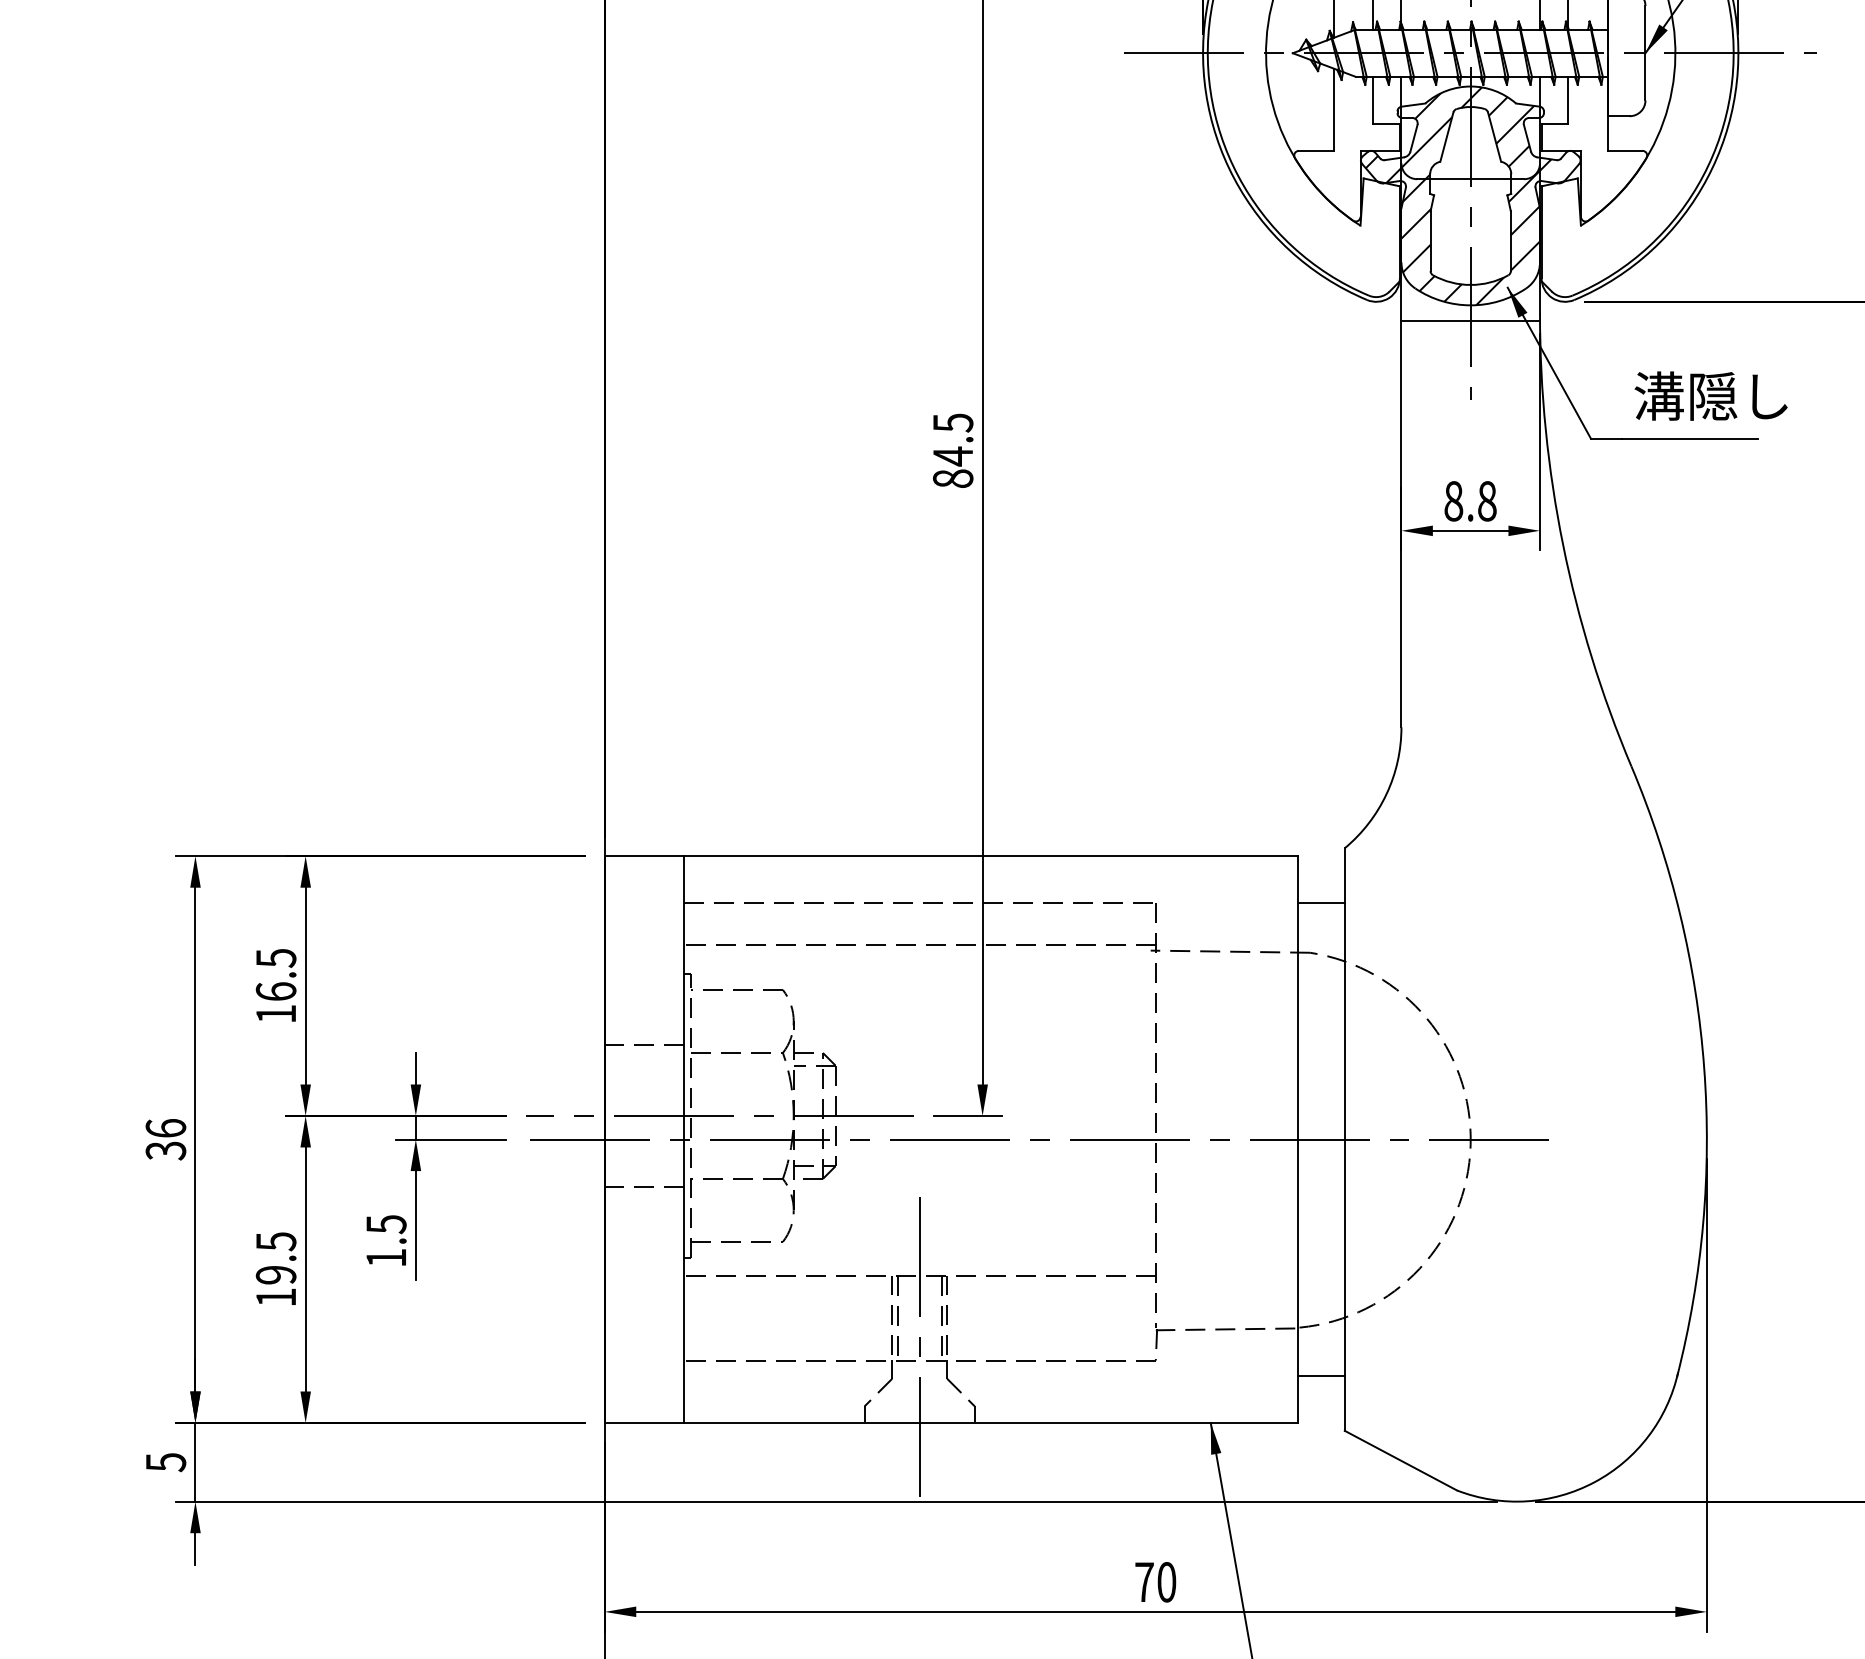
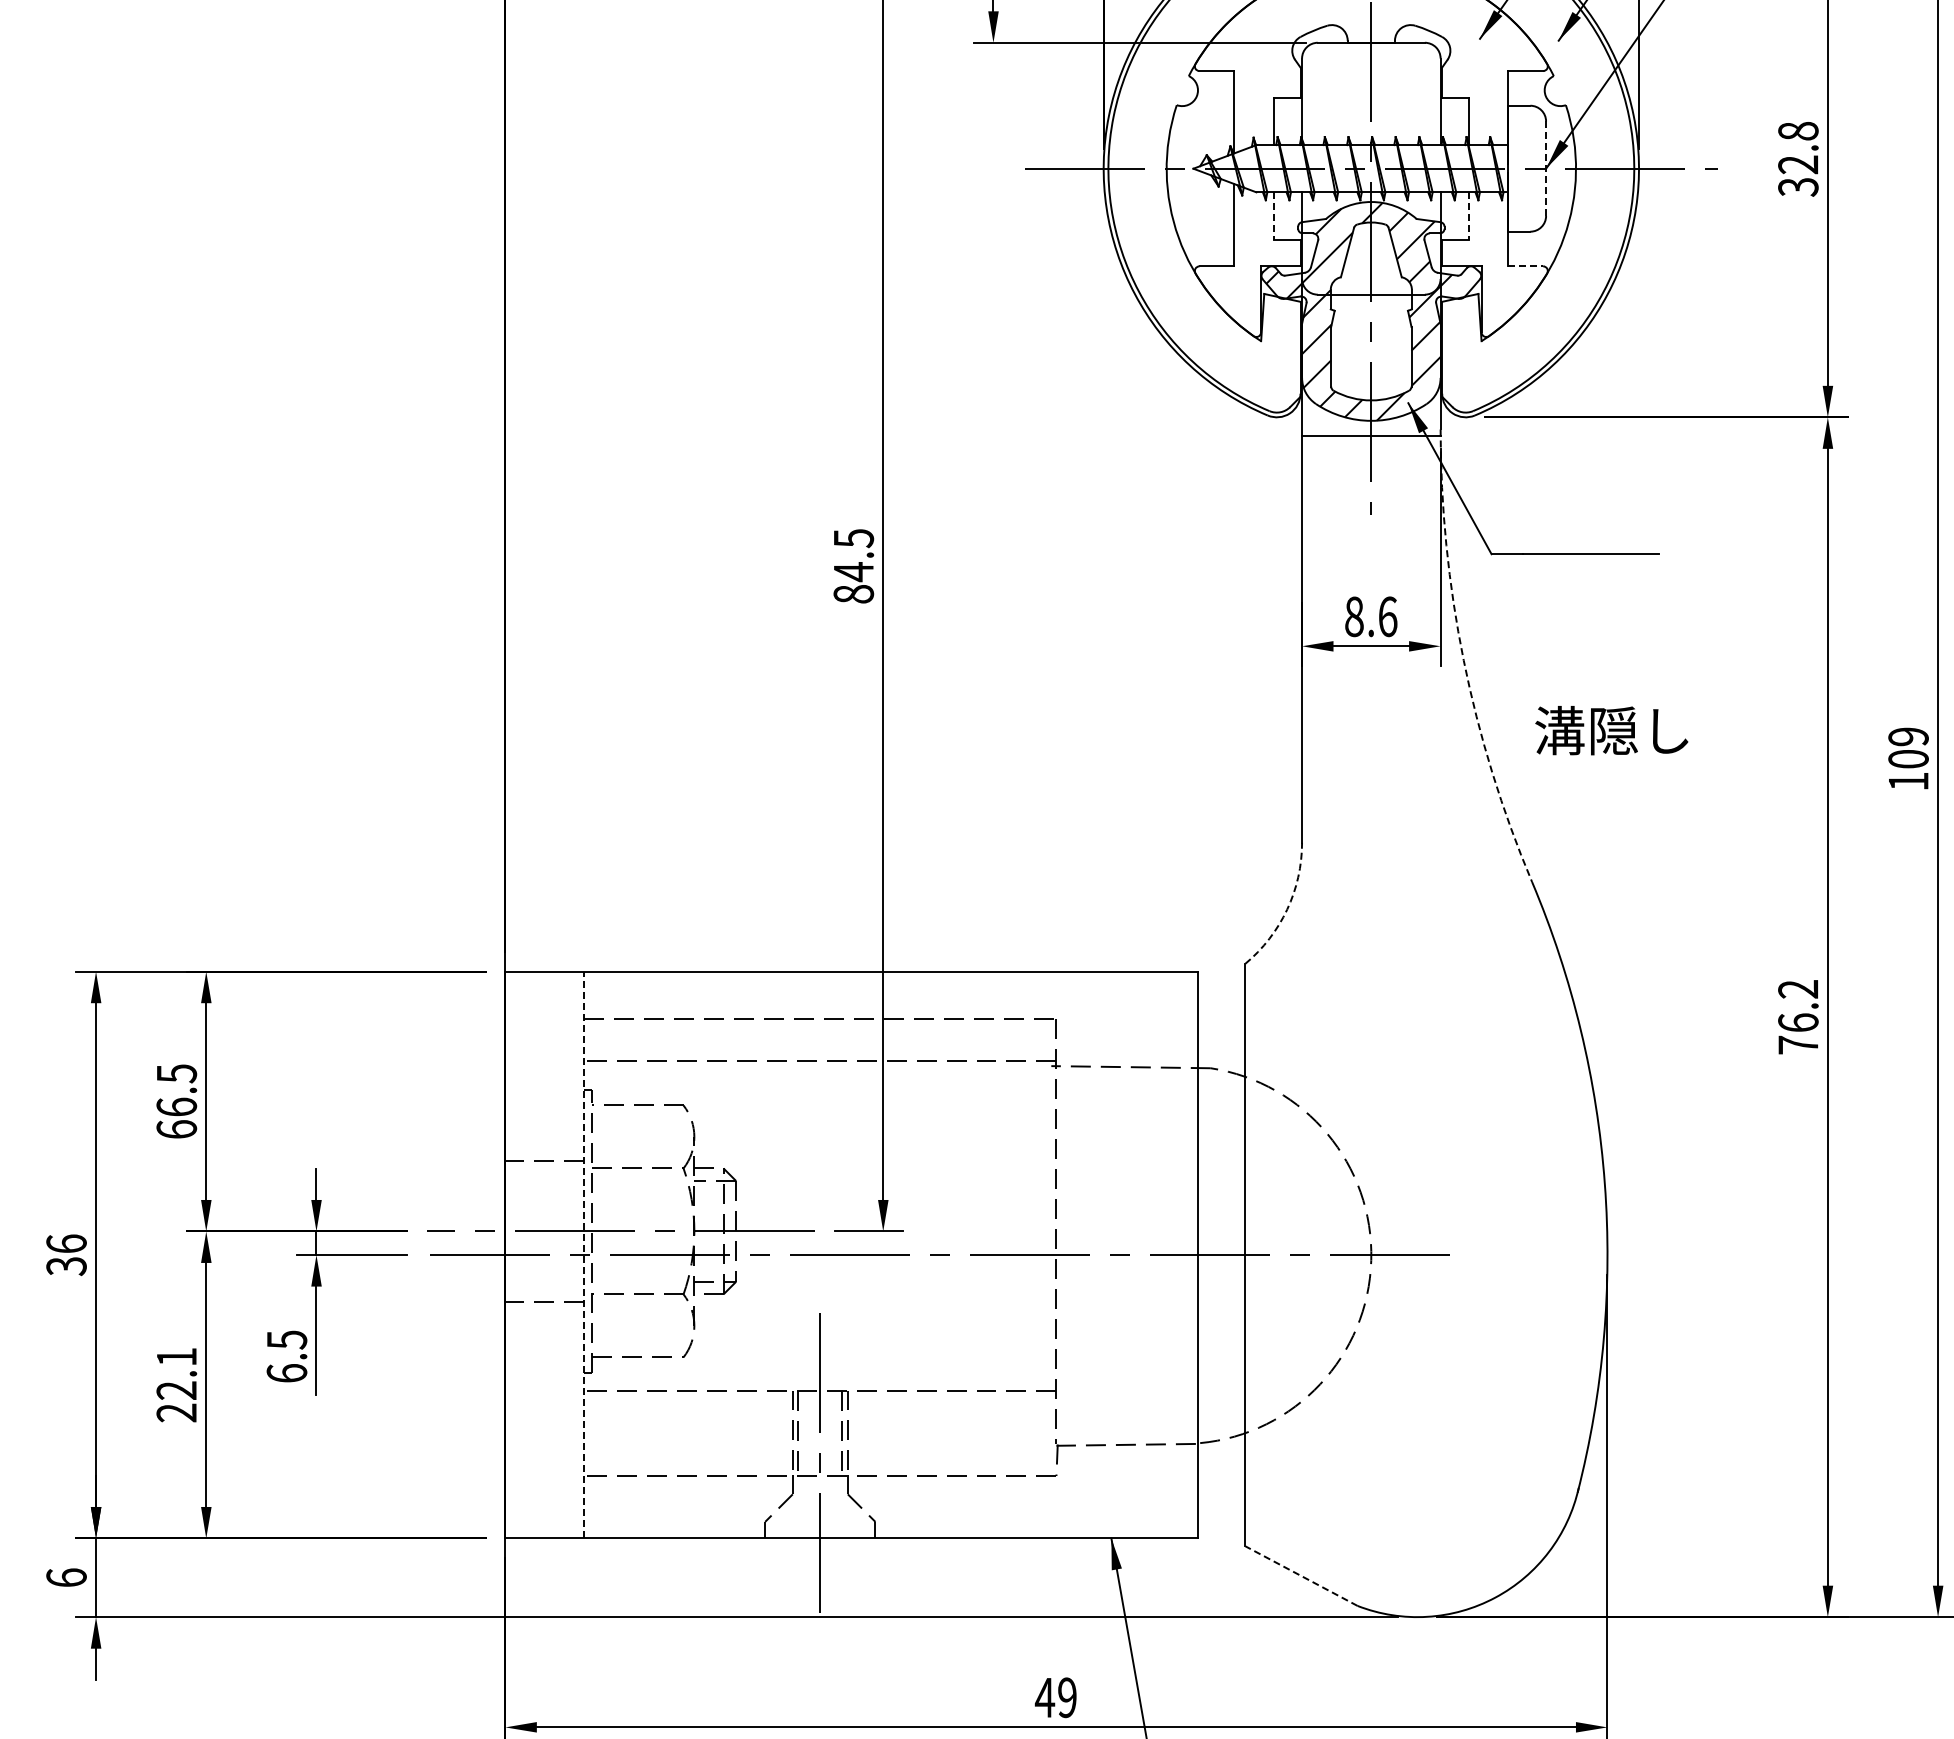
line: (1645, 54) -> (1546, 169), solid -> dashed
line: (1372, 100) -> (1273, 215), solid -> dashed
line: (1567, 100) -> (1468, 215), solid -> dashed
line: (1625, 151) -> (1526, 266), solid -> dashed
text: (1710, 396) -> (1611, 730), moved
text: (1486, 501) -> (1387, 616), 8.8 -> 8.6
arc: (1562, 545) -> (1463, 660), solid -> dashed
arc: (1386, 794) -> (1287, 909), solid -> dashed
line: (1320, 903) -> (1221, 1018), removed
text: (275, 1014) -> (176, 1129), 16.5 -> 66.5
line: (683, 1139) -> (584, 1254), solid -> dashed
text: (385, 1258) -> (286, 1373), 1.5 -> 6.5
text: (275, 1270) -> (176, 1385), 19.5 -> 22.1
line: (1320, 1376) -> (1221, 1491), removed
line: (1400, 1461) -> (1301, 1576), solid -> dashed
text: (165, 1462) -> (66, 1577), 5 -> 6
text: (1154, 1582) -> (1055, 1697), 70 -> 49

